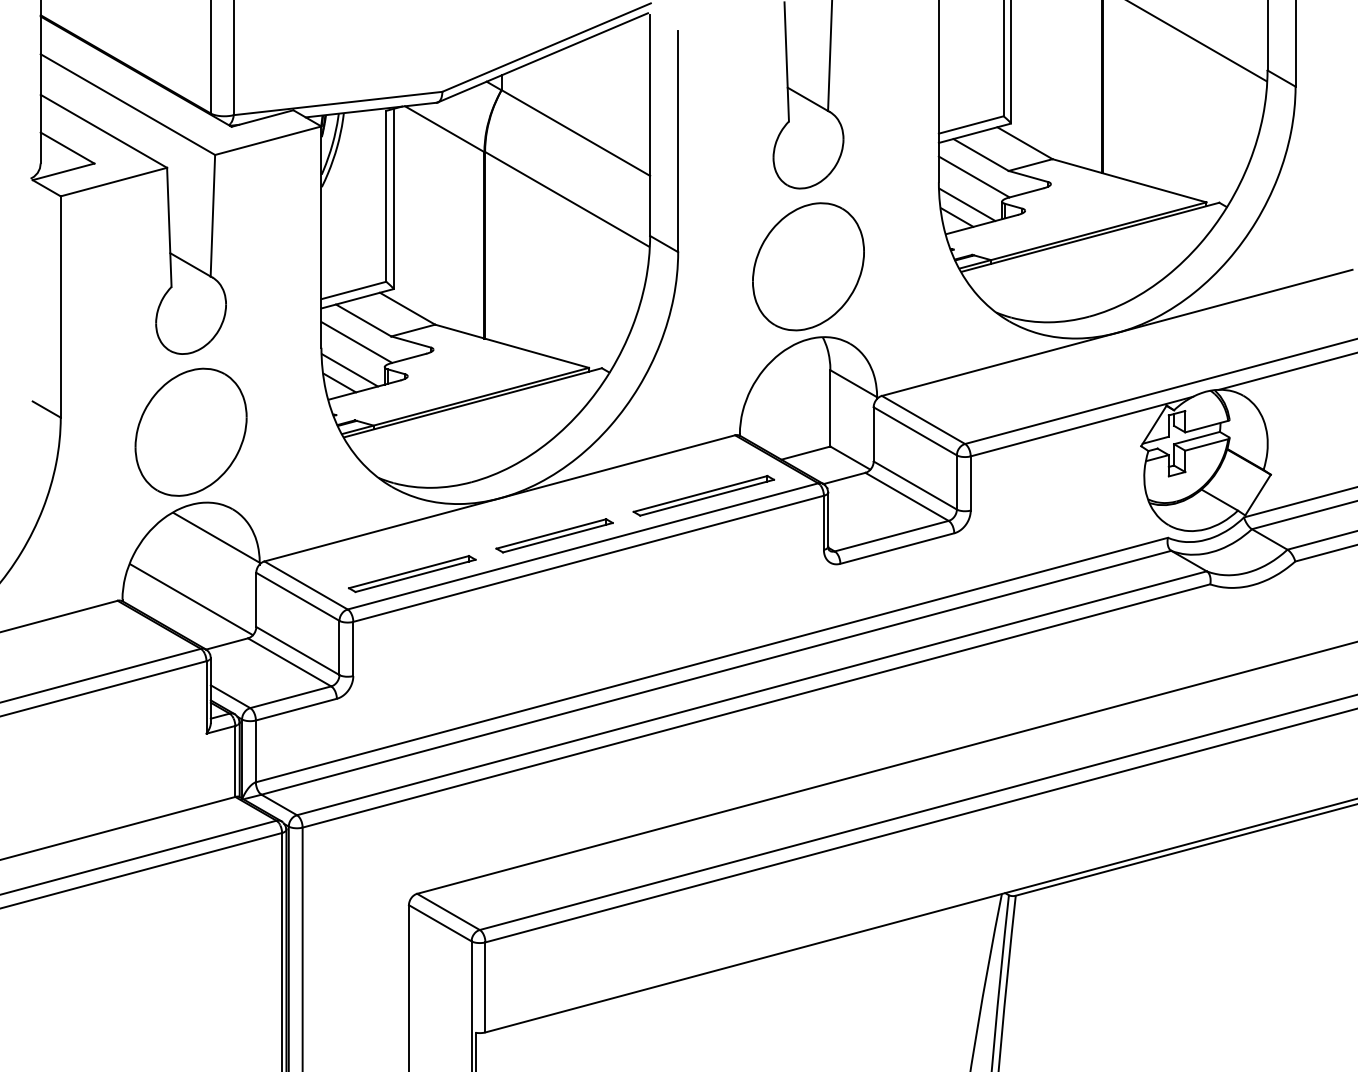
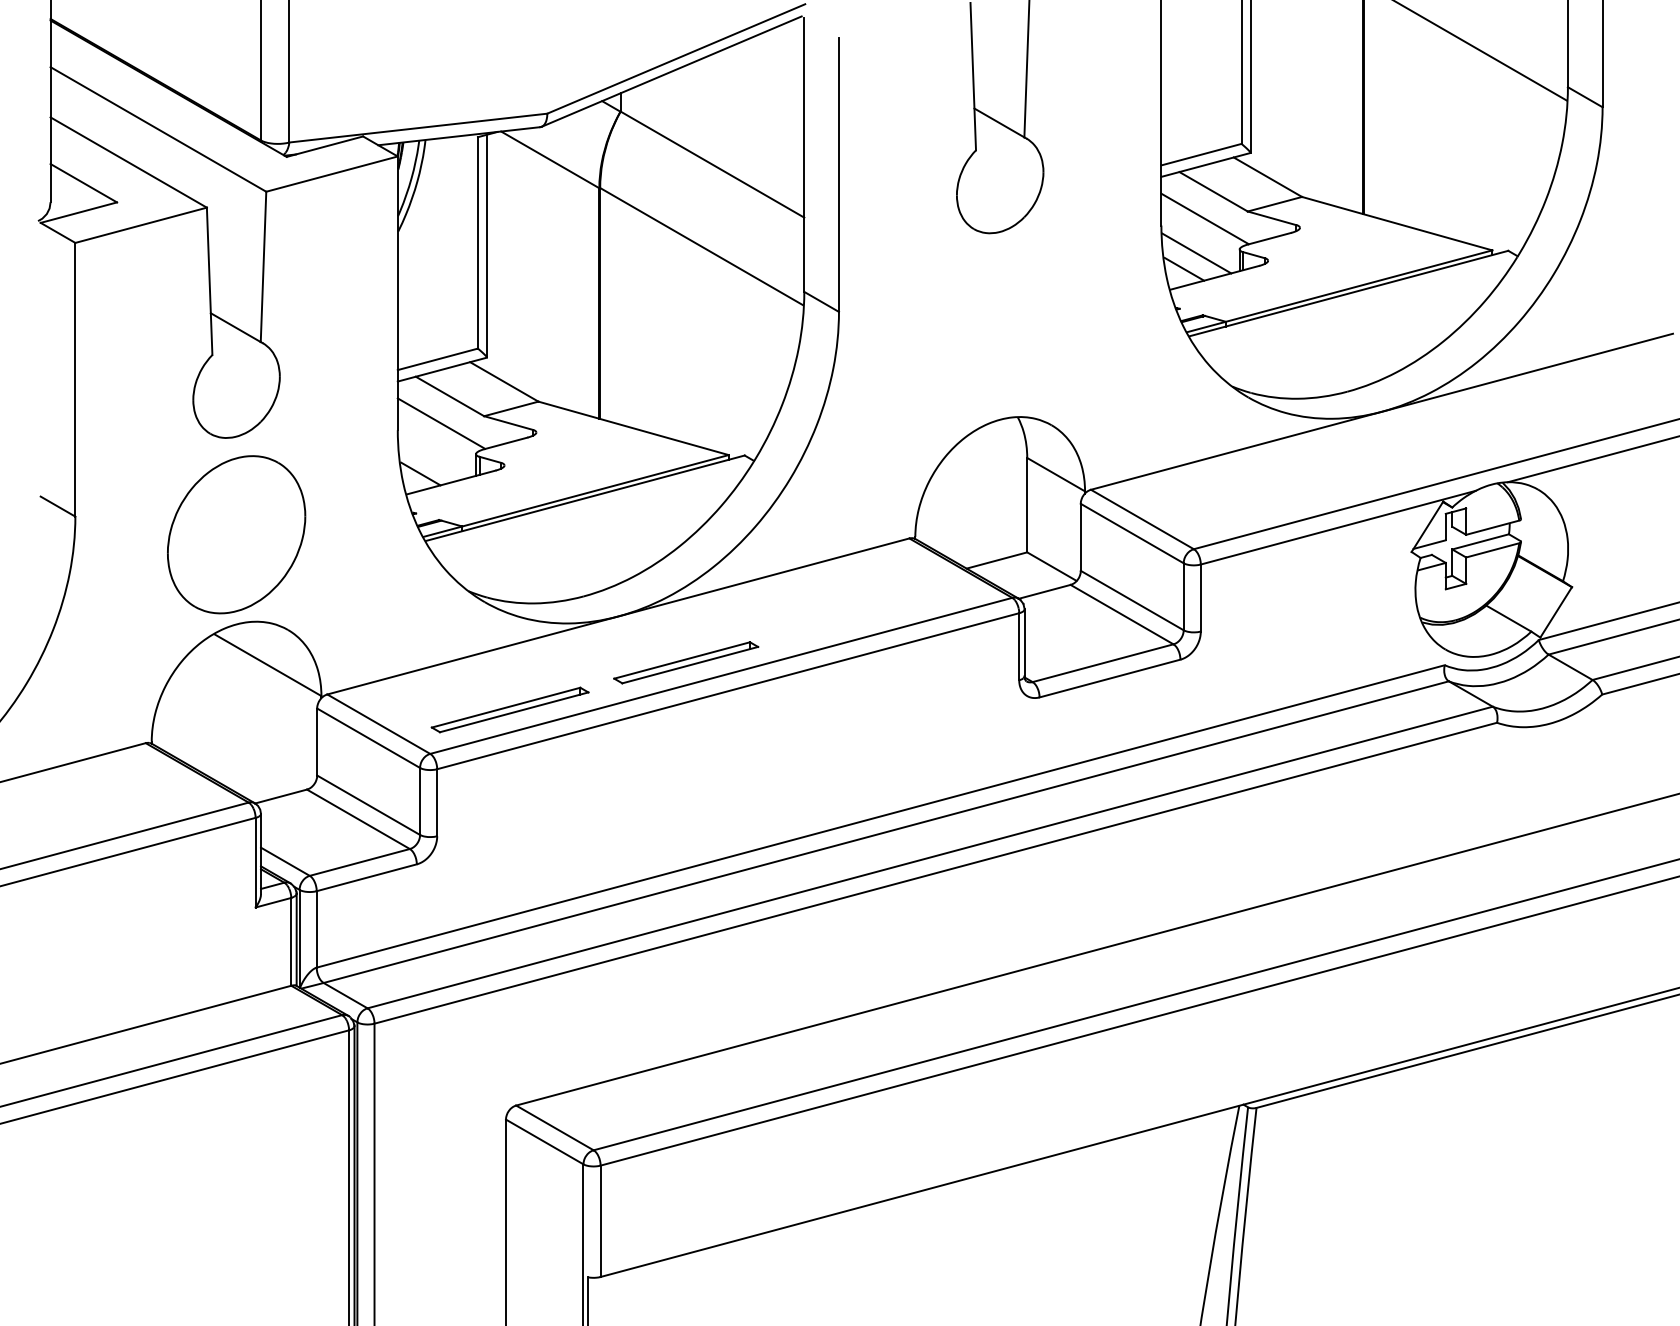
part: (808, 266) -> (1000, 329), removed
line: (349, 370) -> (432, 458), removed
part: (703, 495) -> (870, 612), removed
line: (191, 599) -> (237, 741), removed

